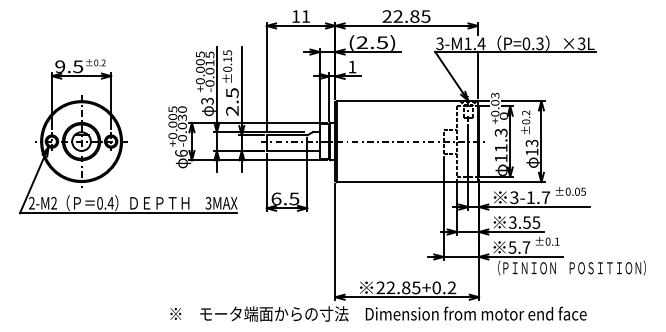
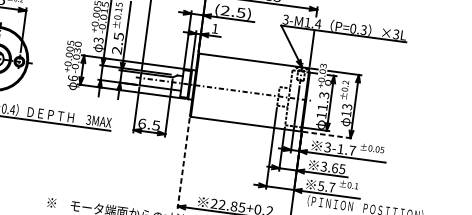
line: (512, 182) -> (327, 135), solid -> dashed
text: (526, 222) -> (334, 168), 3.55 -> 3.65
line: (335, 242) -> (183, 163), solid -> dashed

